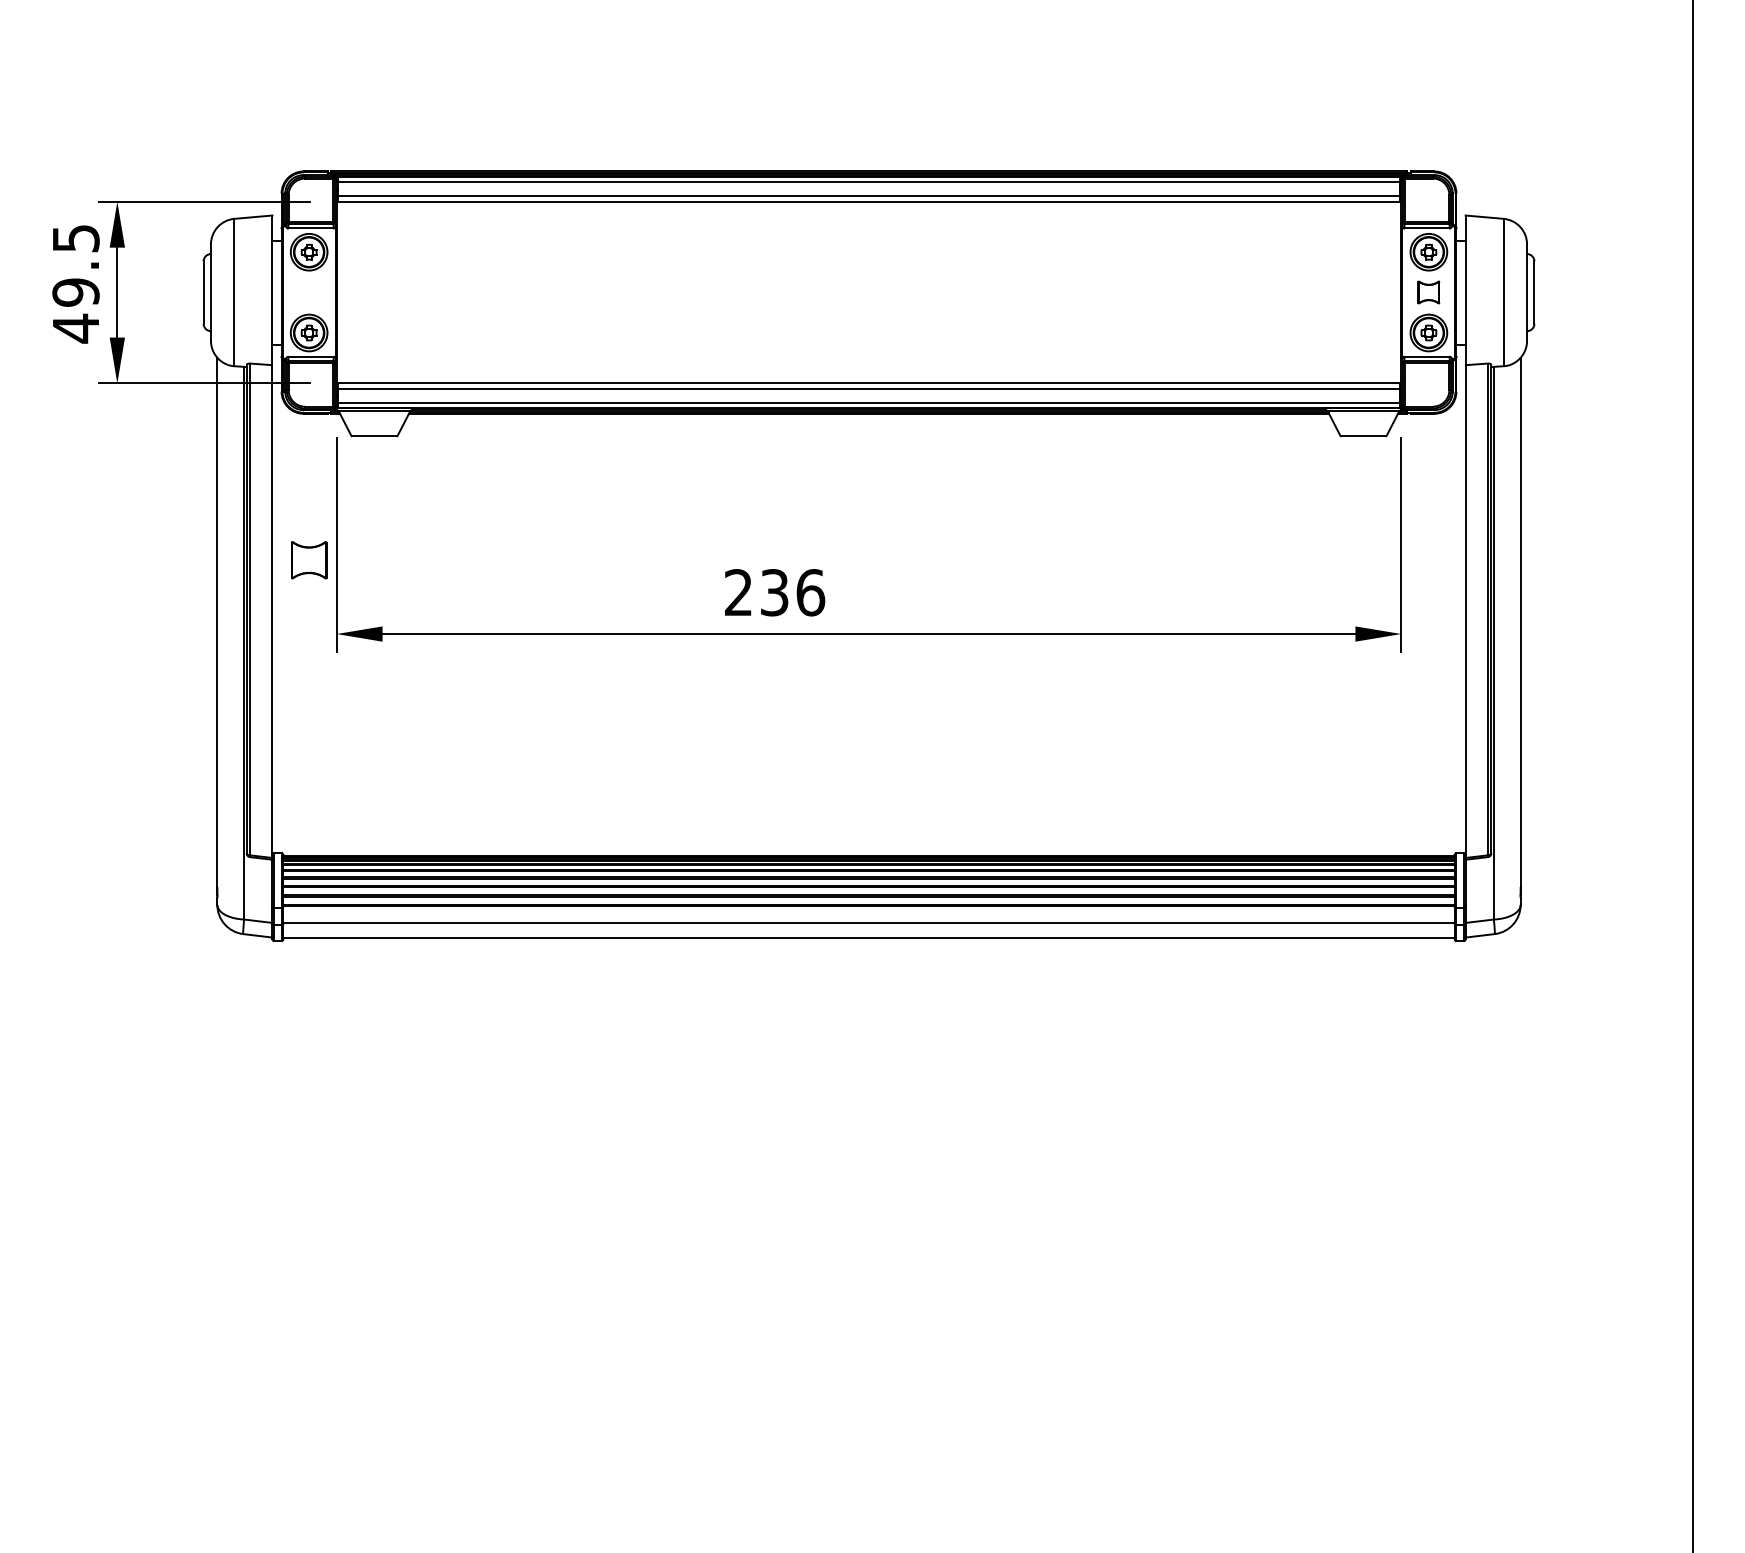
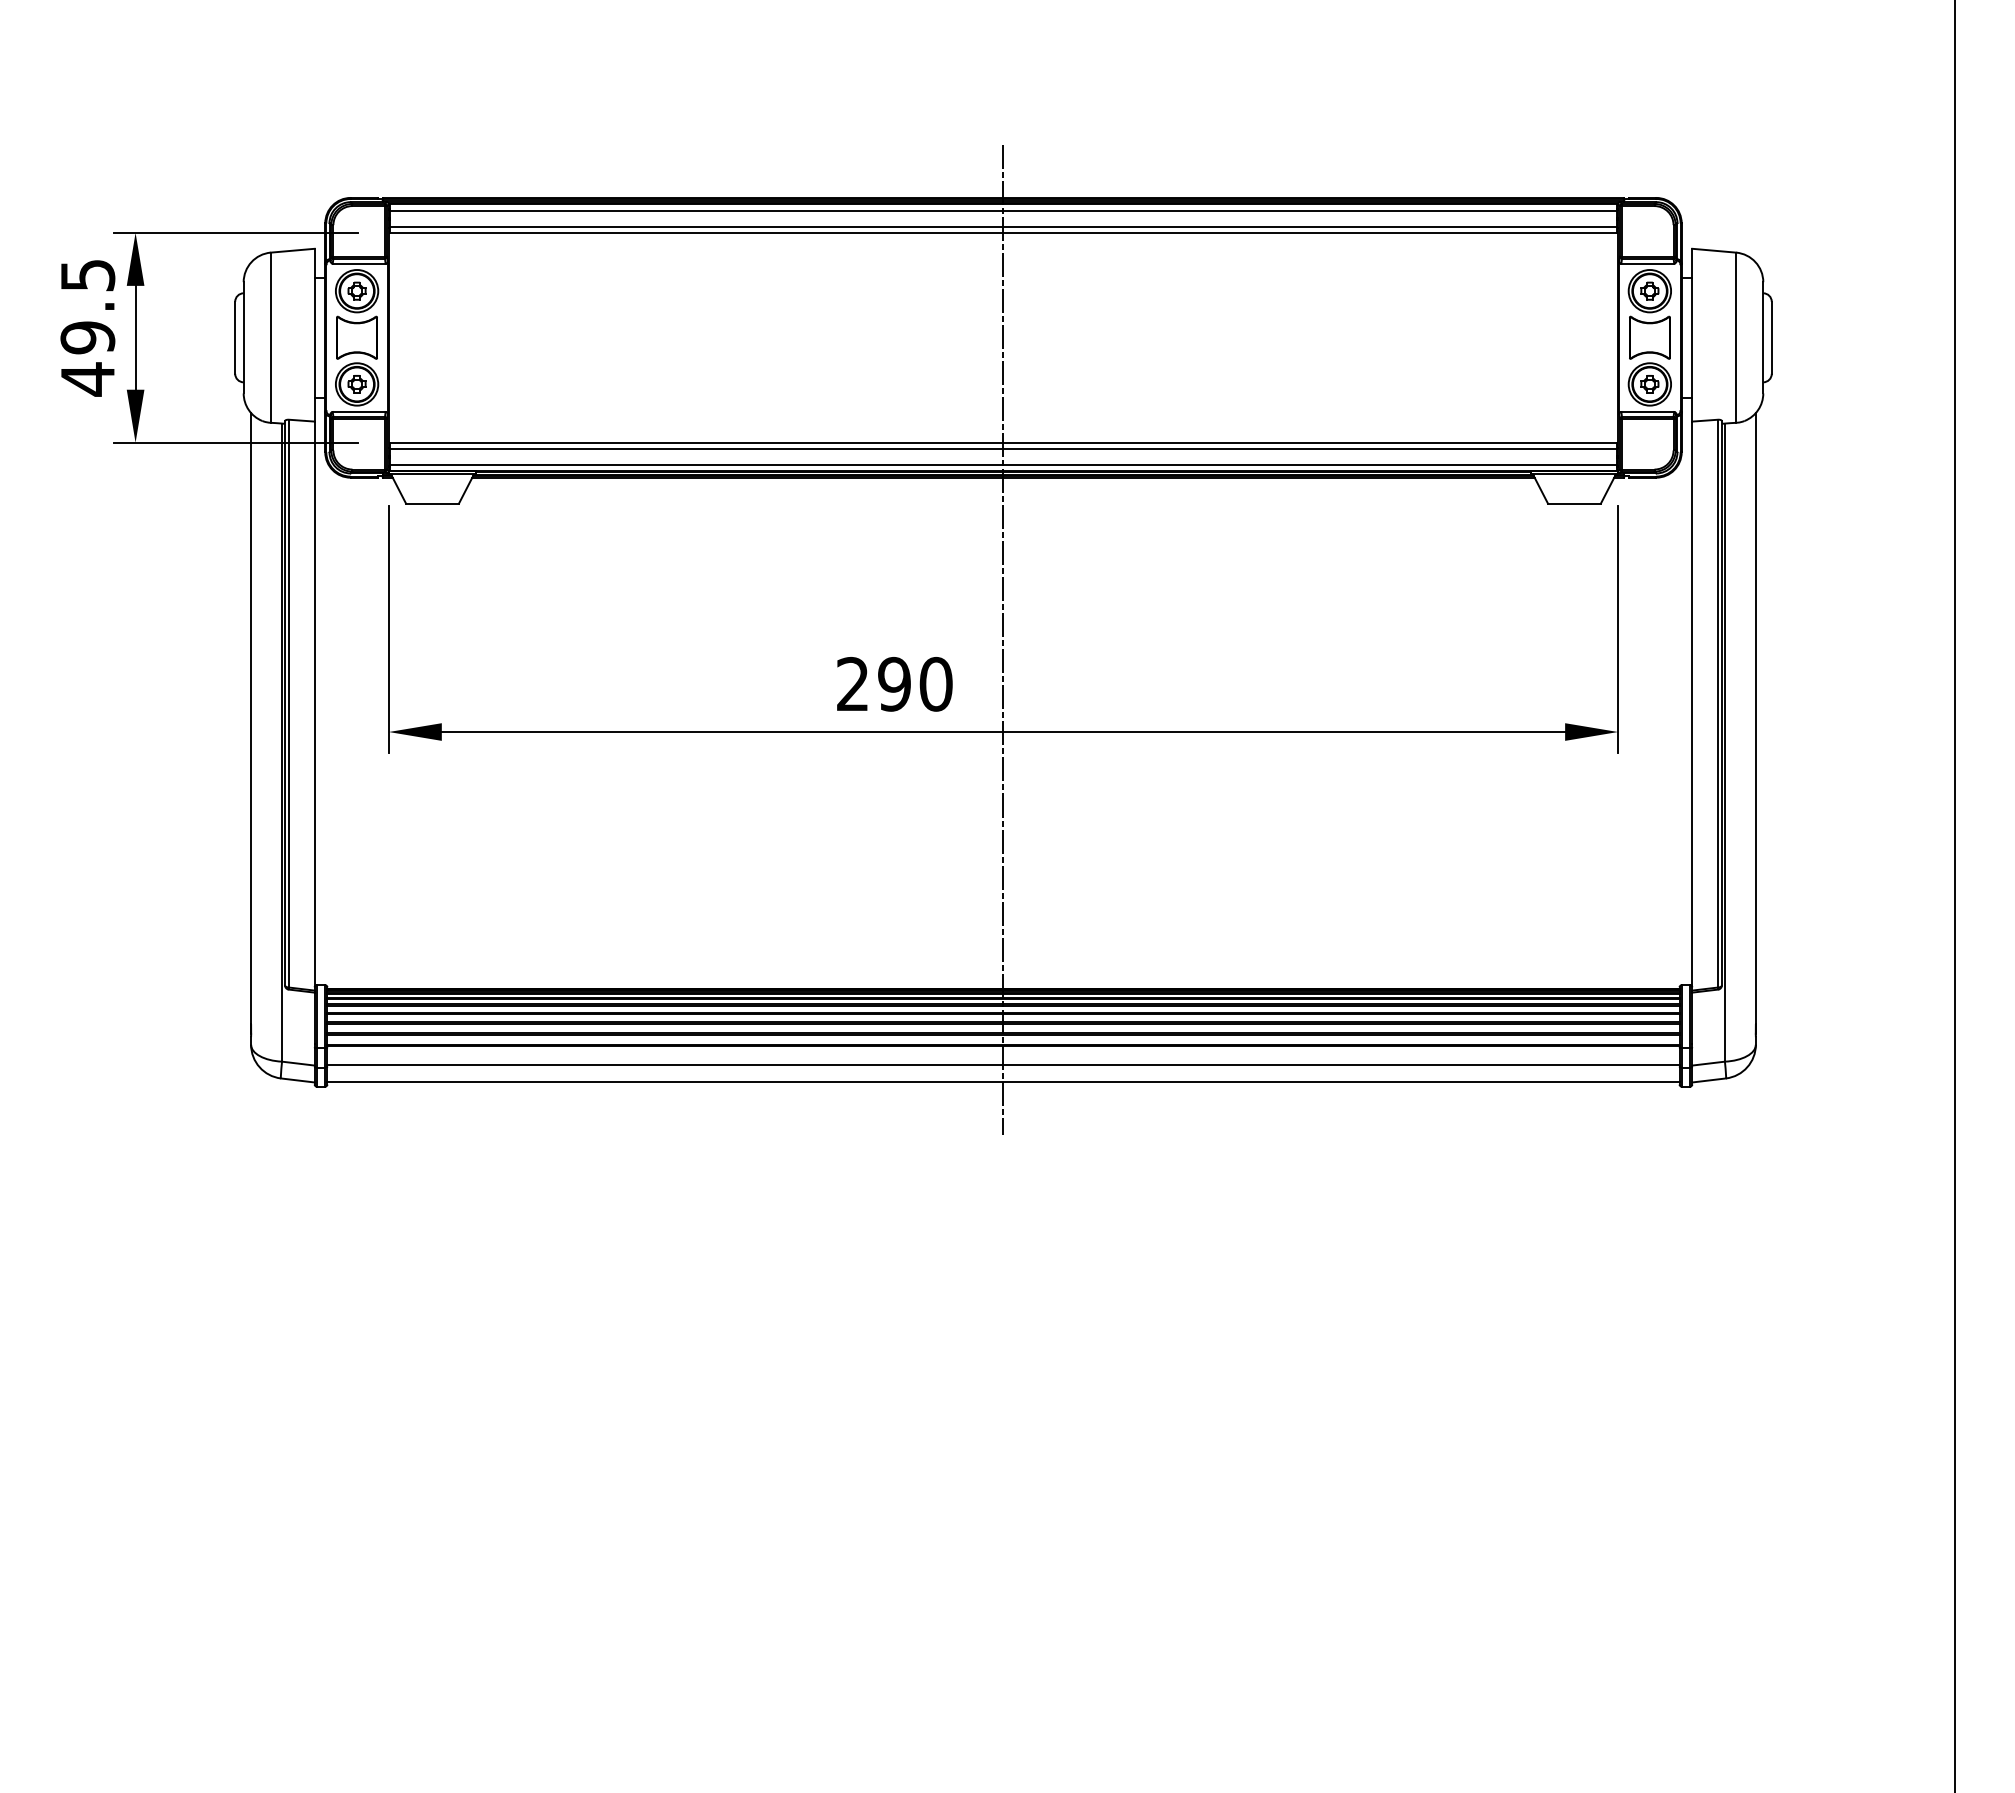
part: (1428, 292) -> (1649, 337), size x1.67
line: (869, 553) -> (1003, 639), added
part: (308, 559) -> (356, 337), moved
text: (792, 592) -> (915, 683), 236 -> 290

